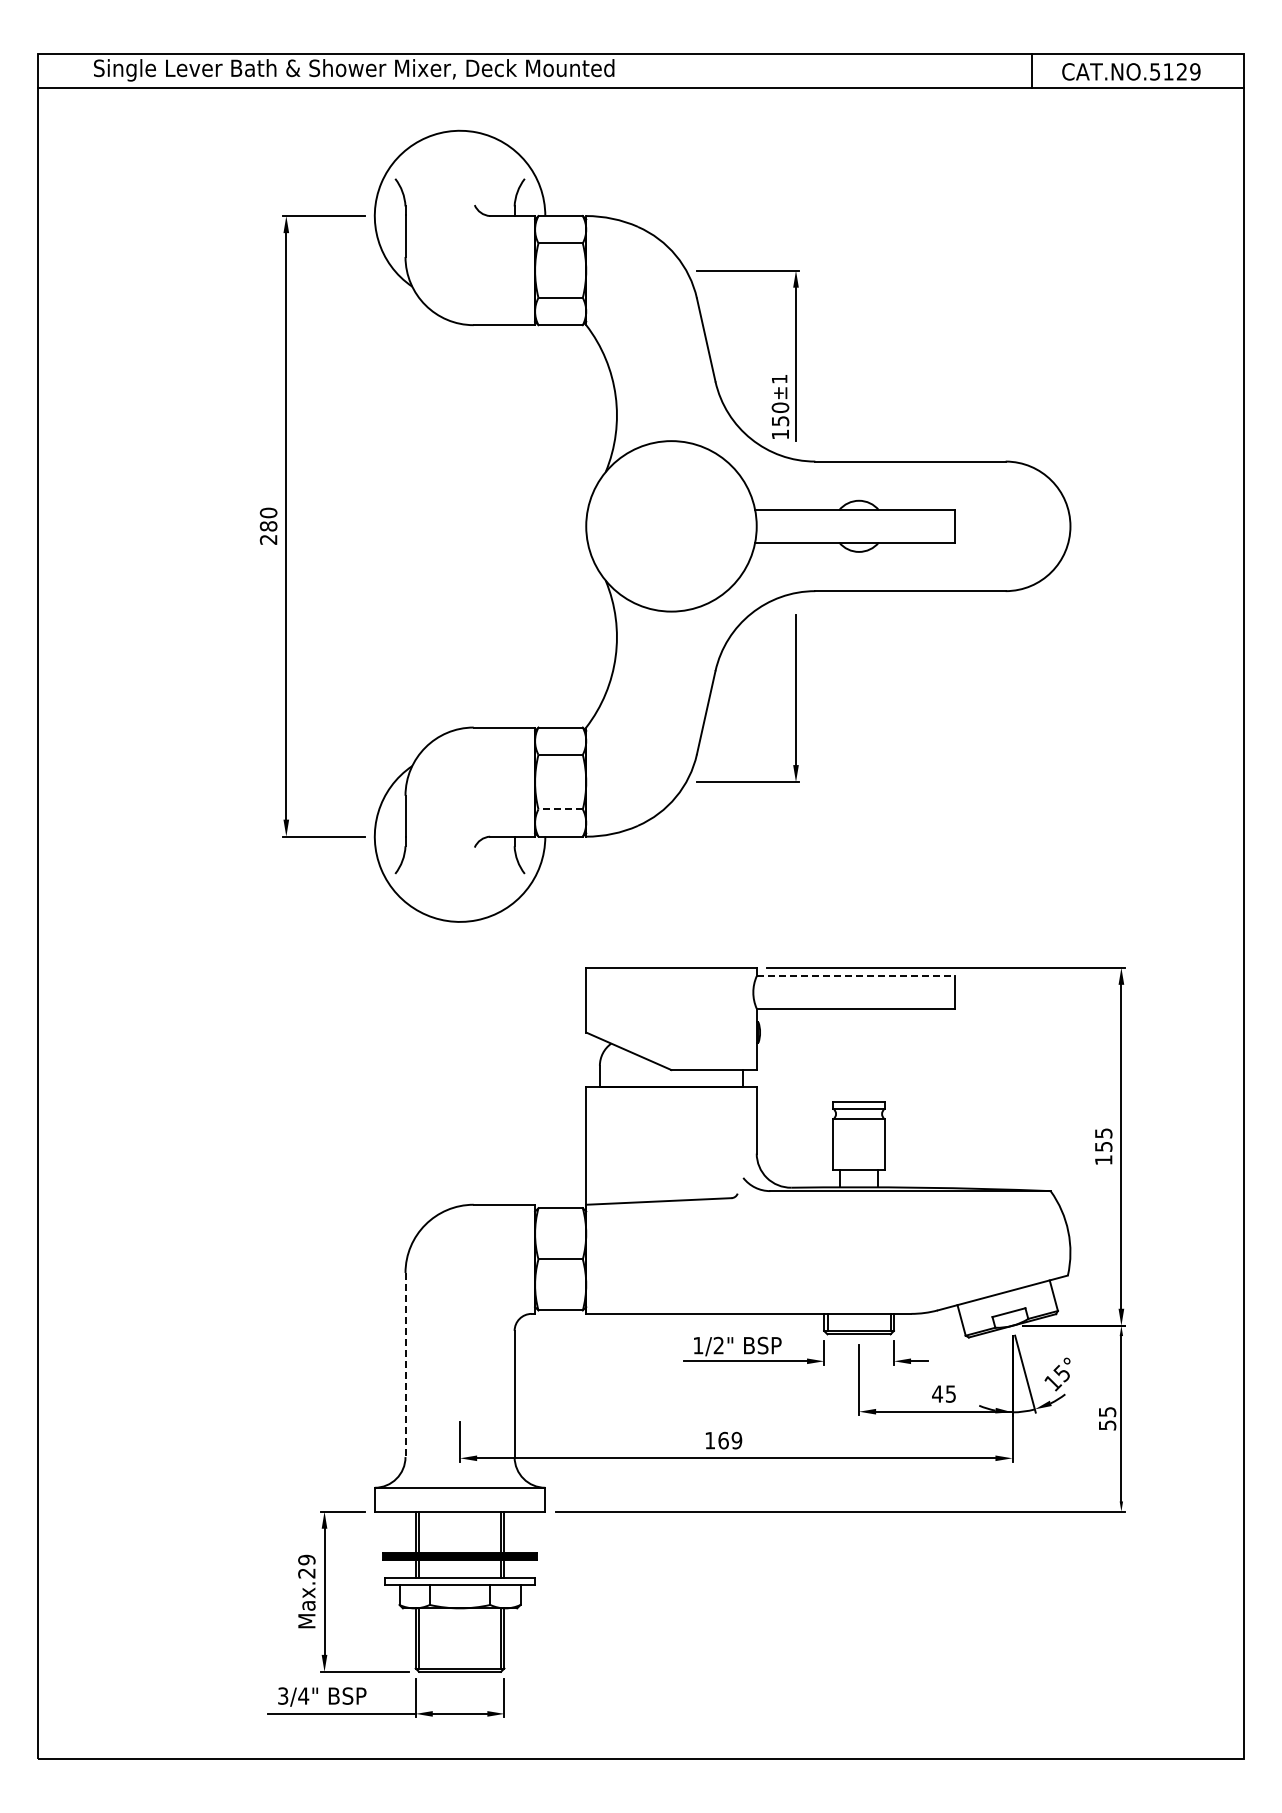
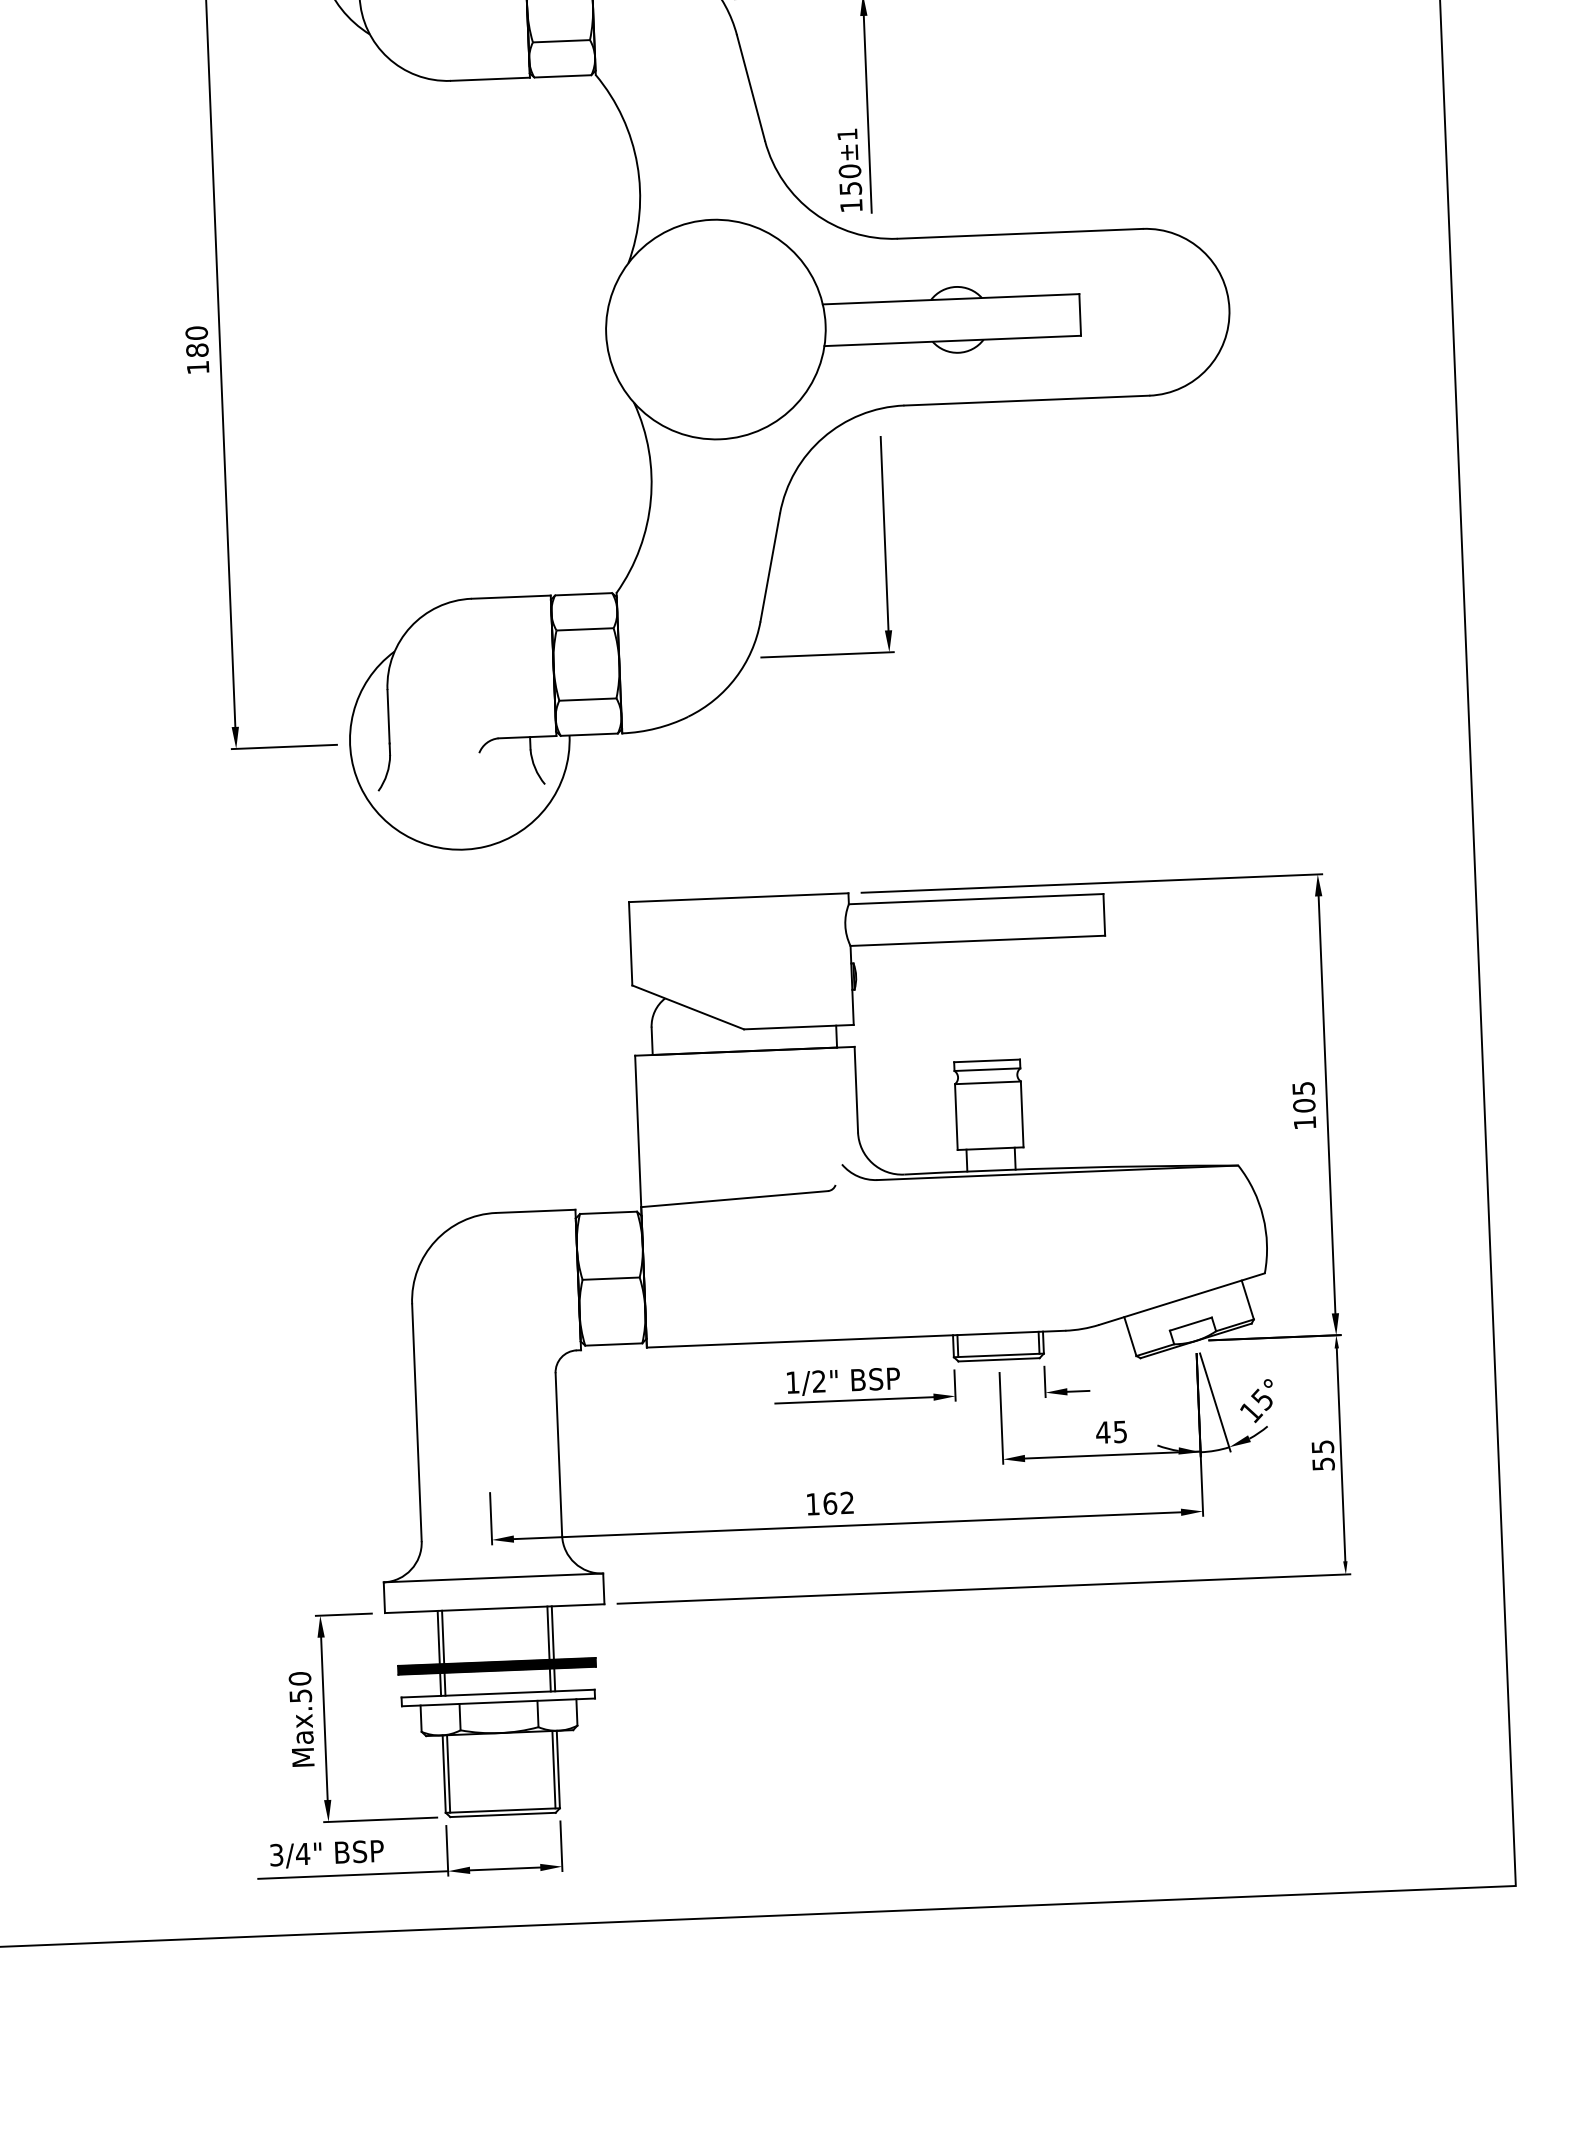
text: (268, 539) -> (197, 367), 280 -> 180
line: (560, 809) -> (587, 699), dashed -> solid
line: (855, 976) -> (976, 899), dashed -> solid
text: (1103, 1146) -> (1303, 1105), 155 -> 105
line: (405, 1365) -> (416, 1423), dashed -> solid
text: (736, 1440) -> (846, 1502), 169 -> 162
text: (306, 1566) -> (299, 1687), Max.29 -> Max.50

